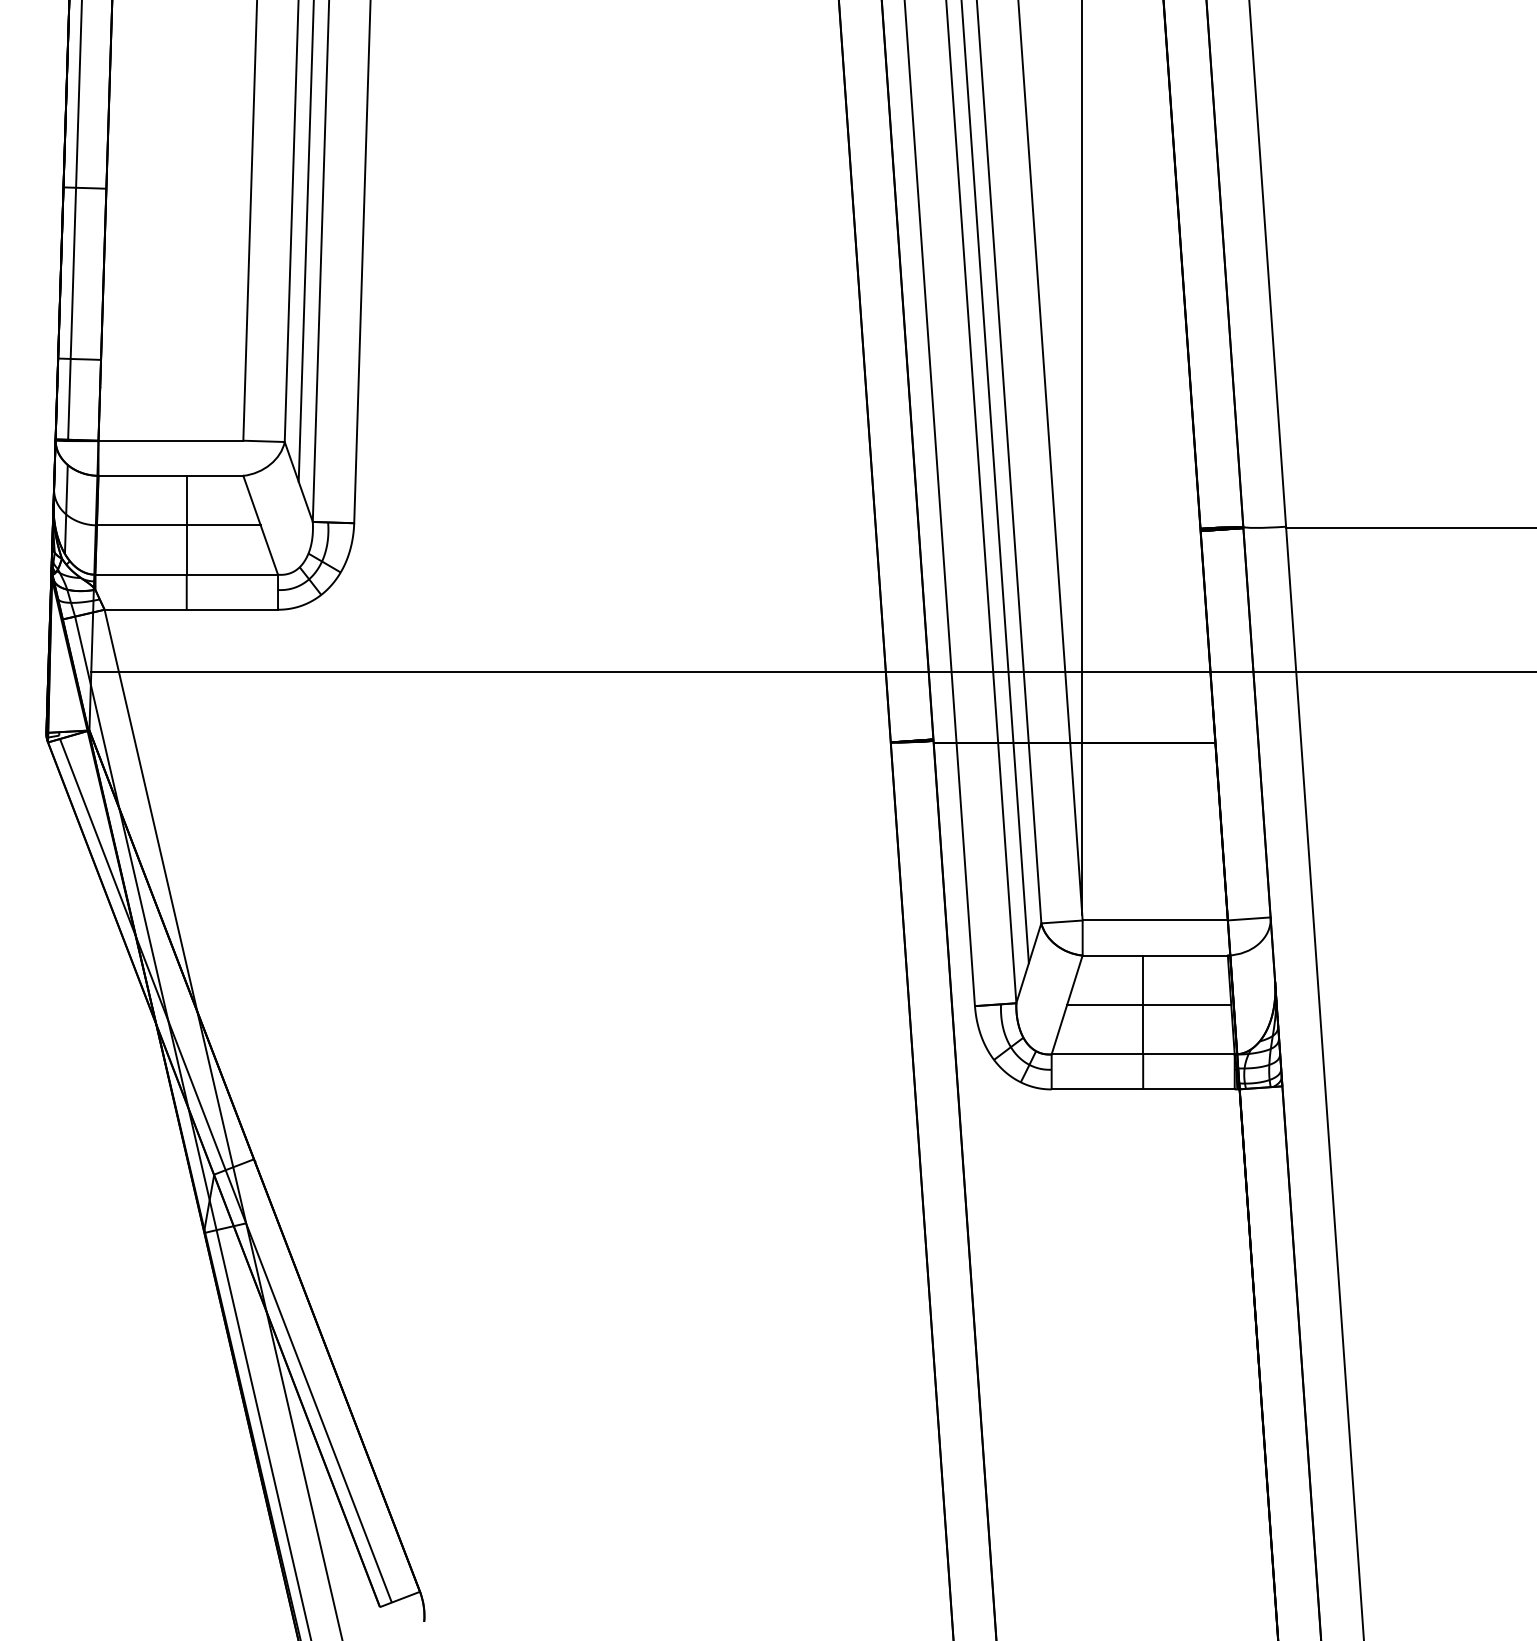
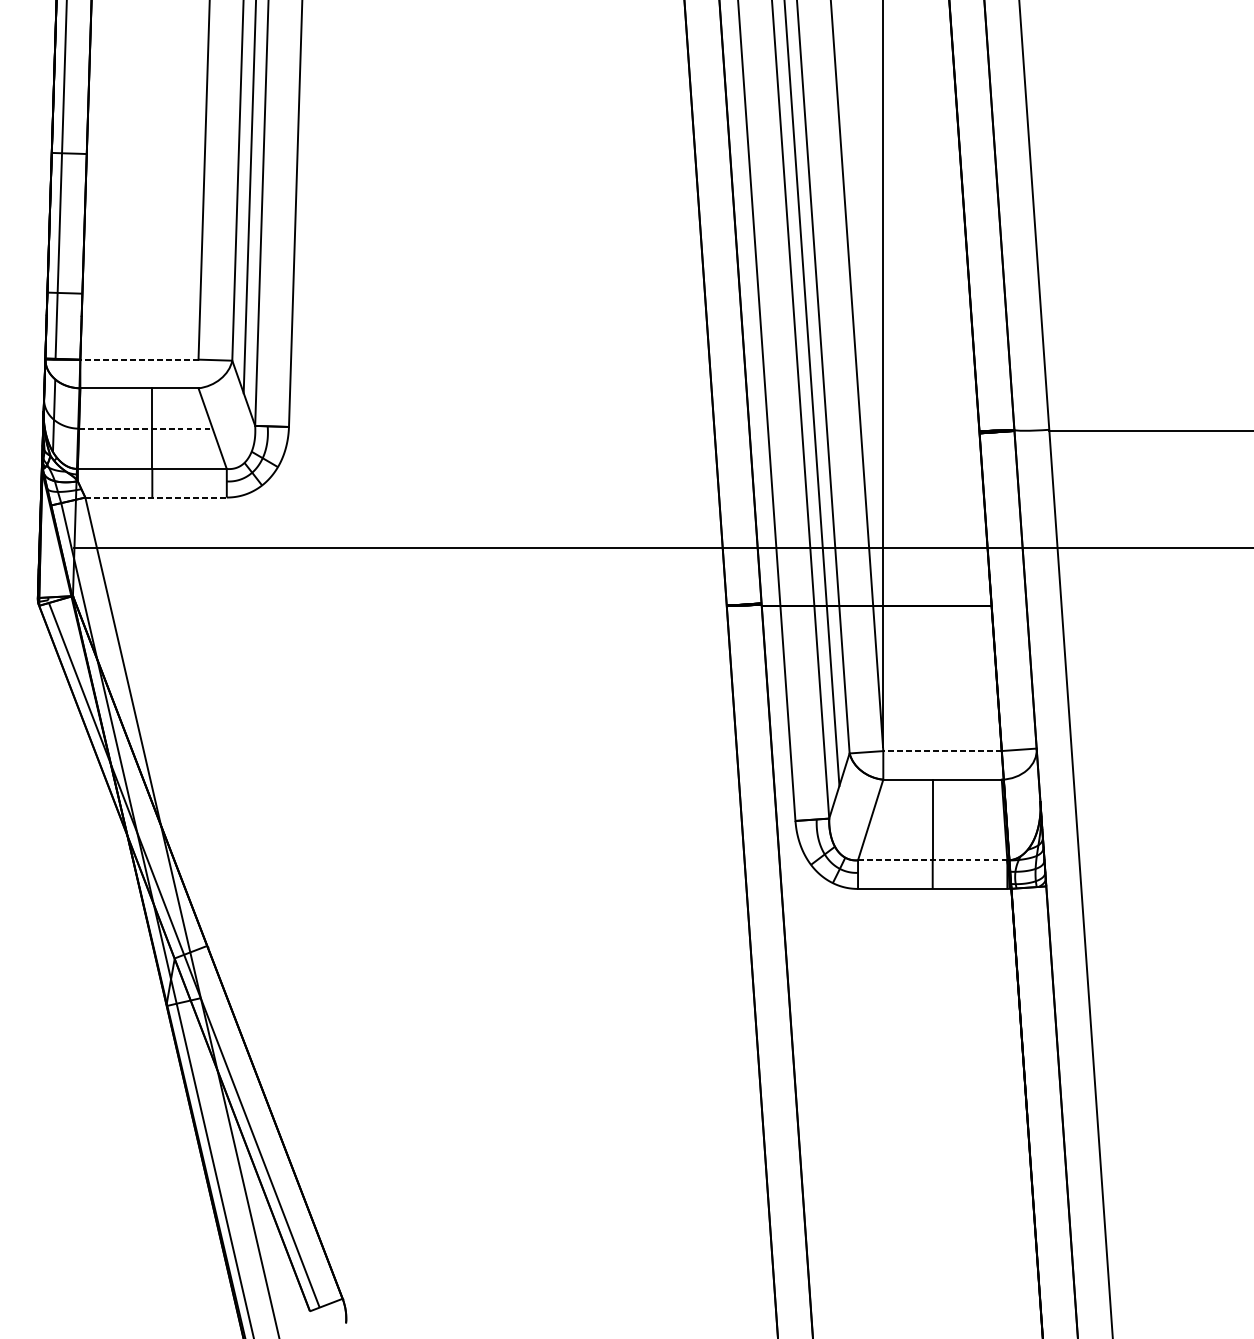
line: (170, 440) -> (139, 359), solid -> dashed
line: (178, 525) -> (145, 428), solid -> dashed
line: (191, 609) -> (156, 497), solid -> dashed
line: (1155, 920) -> (942, 751), solid -> dashed
line: (1149, 1005) -> (937, 820), removed
line: (1143, 1054) -> (932, 860), solid -> dashed

